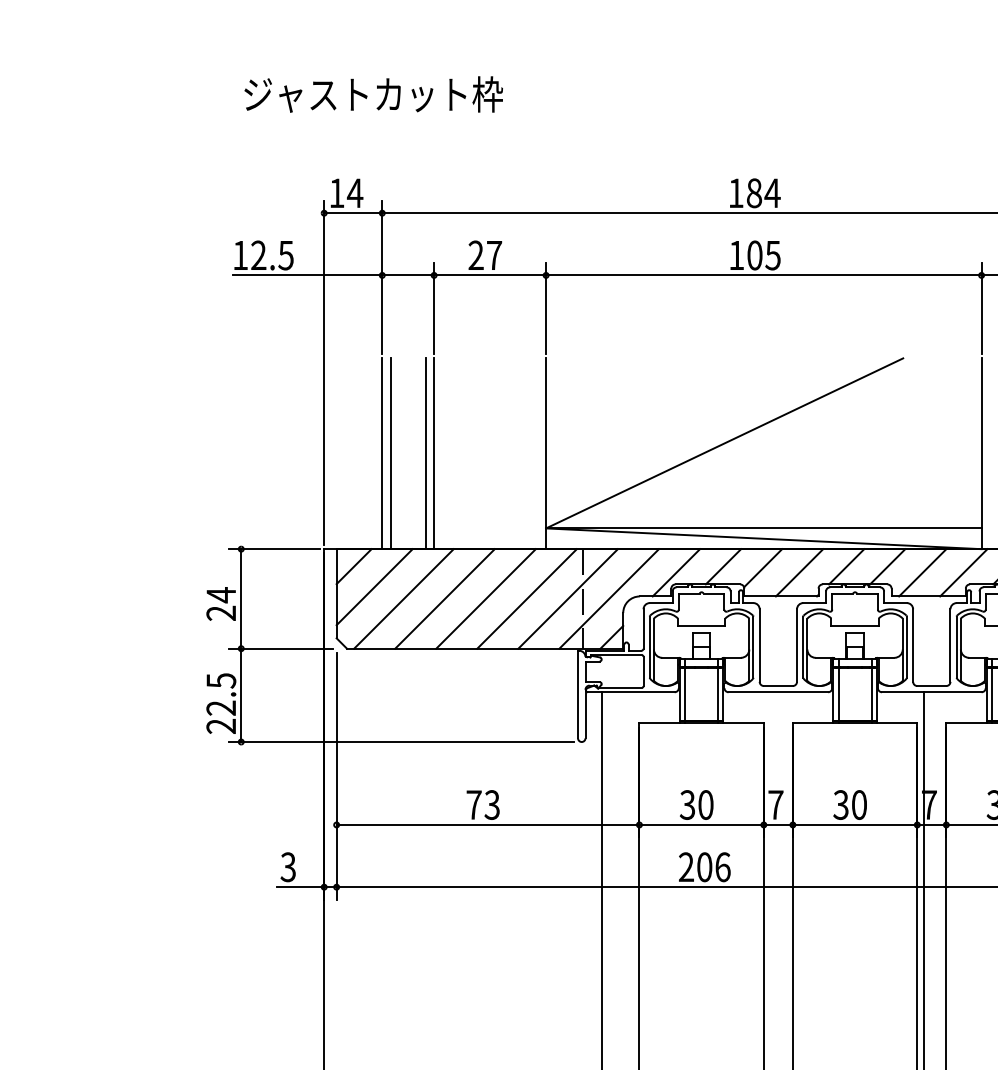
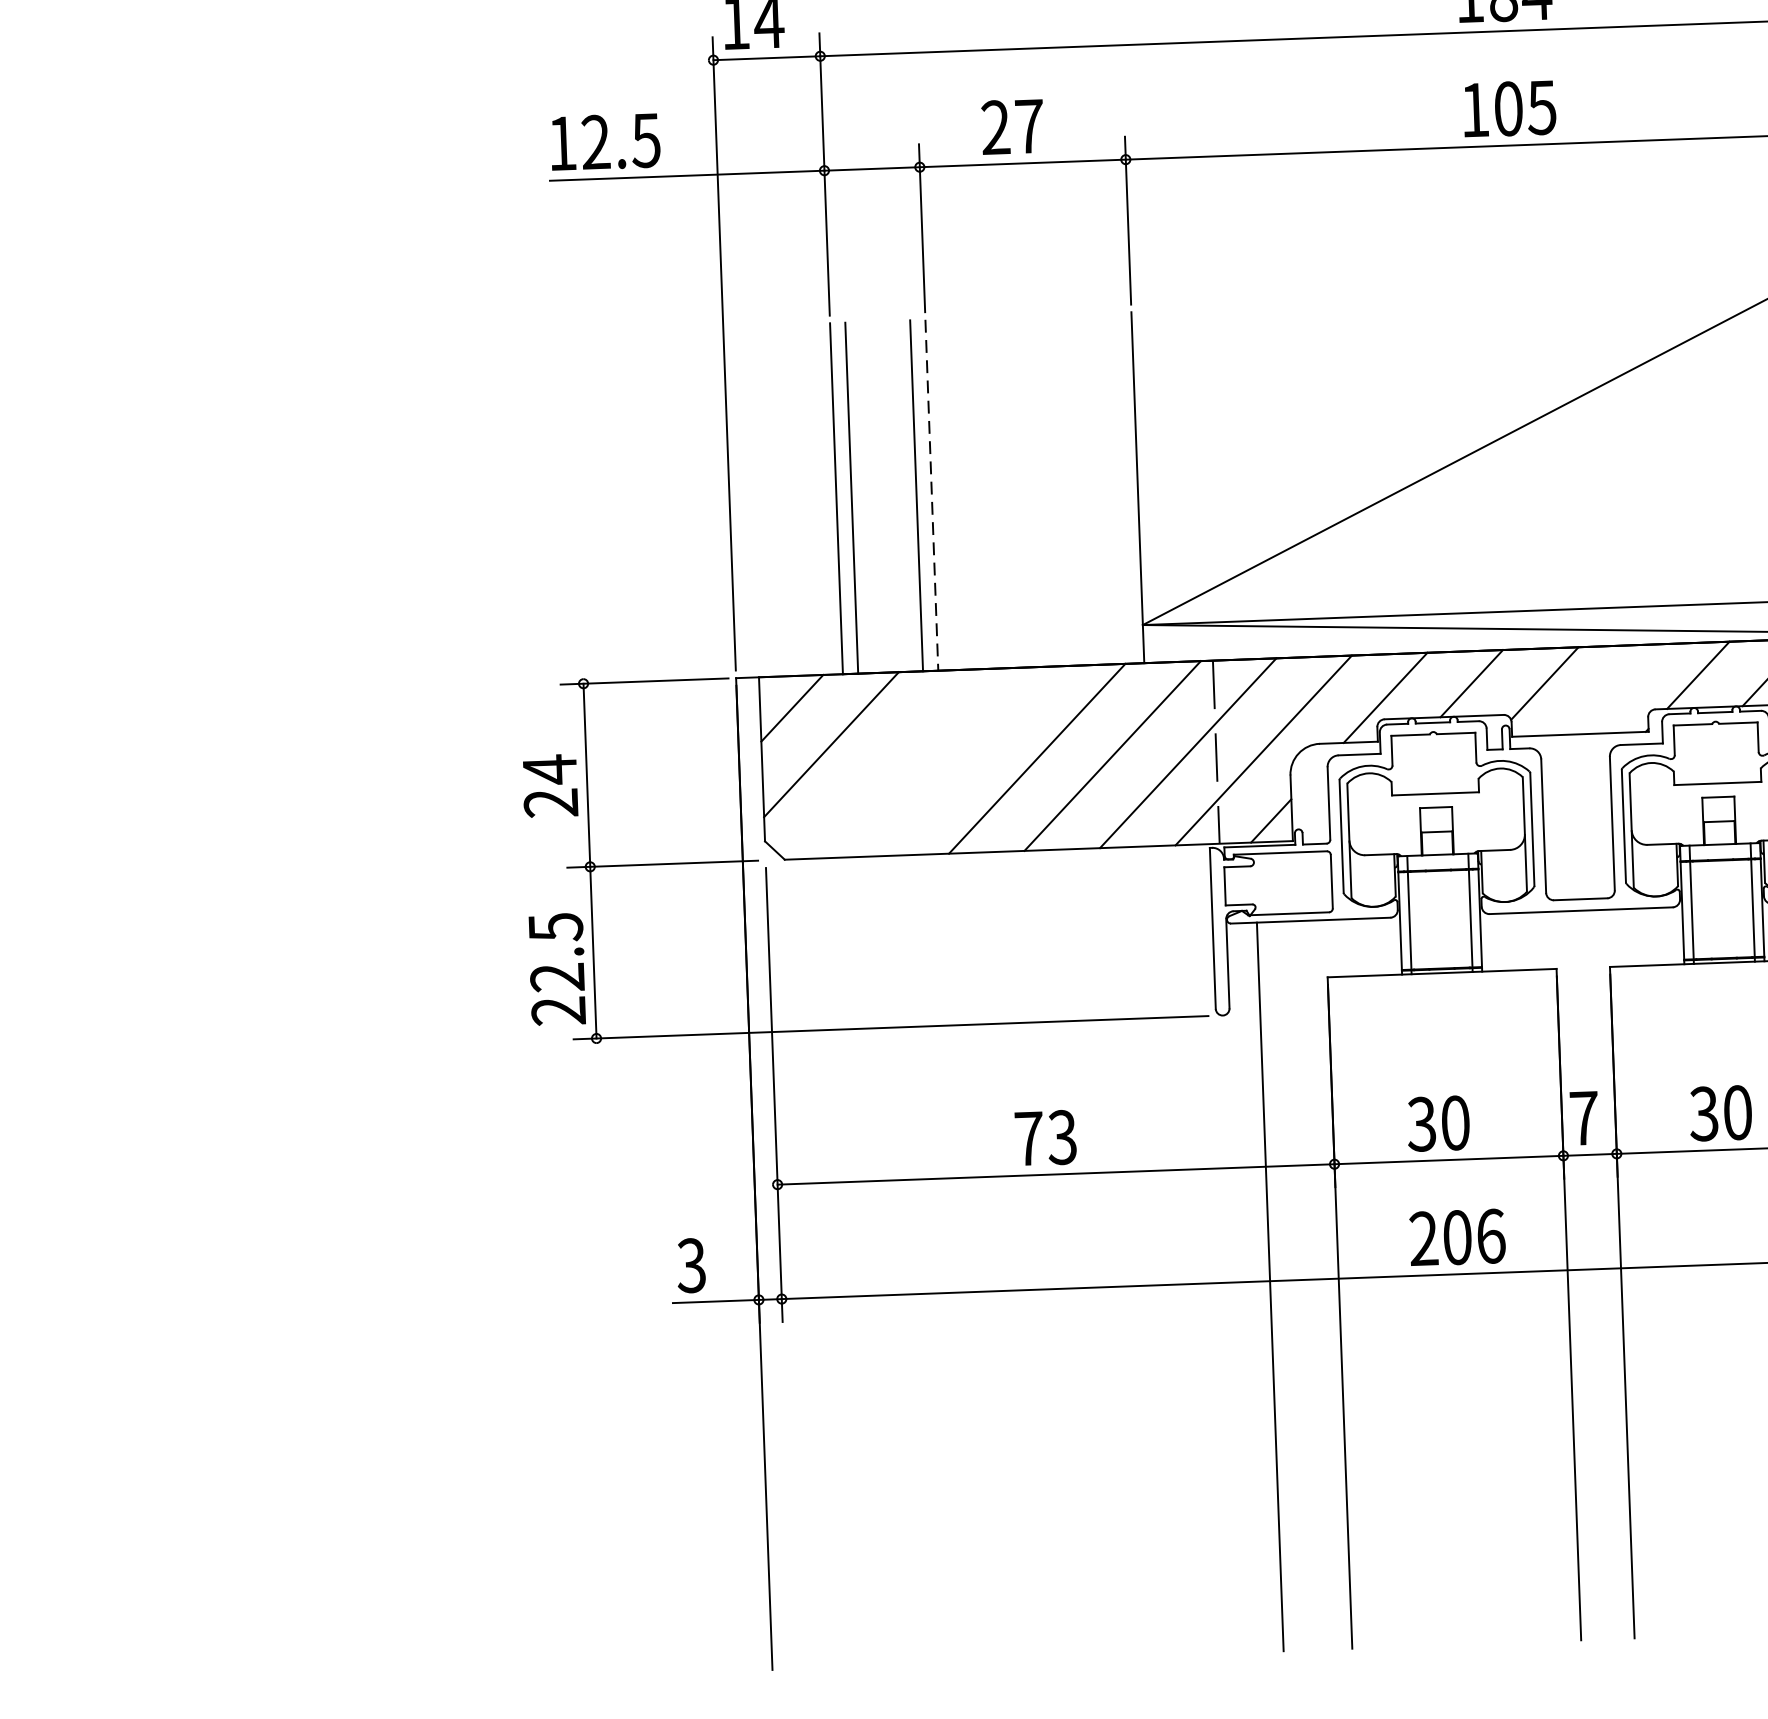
line: (434, 454) -> (932, 496), solid -> dashed
line: (799, 572) -> (1611, 689), removed
line: (403, 598) -> (885, 763), removed
line: (444, 598) -> (960, 760), removed

